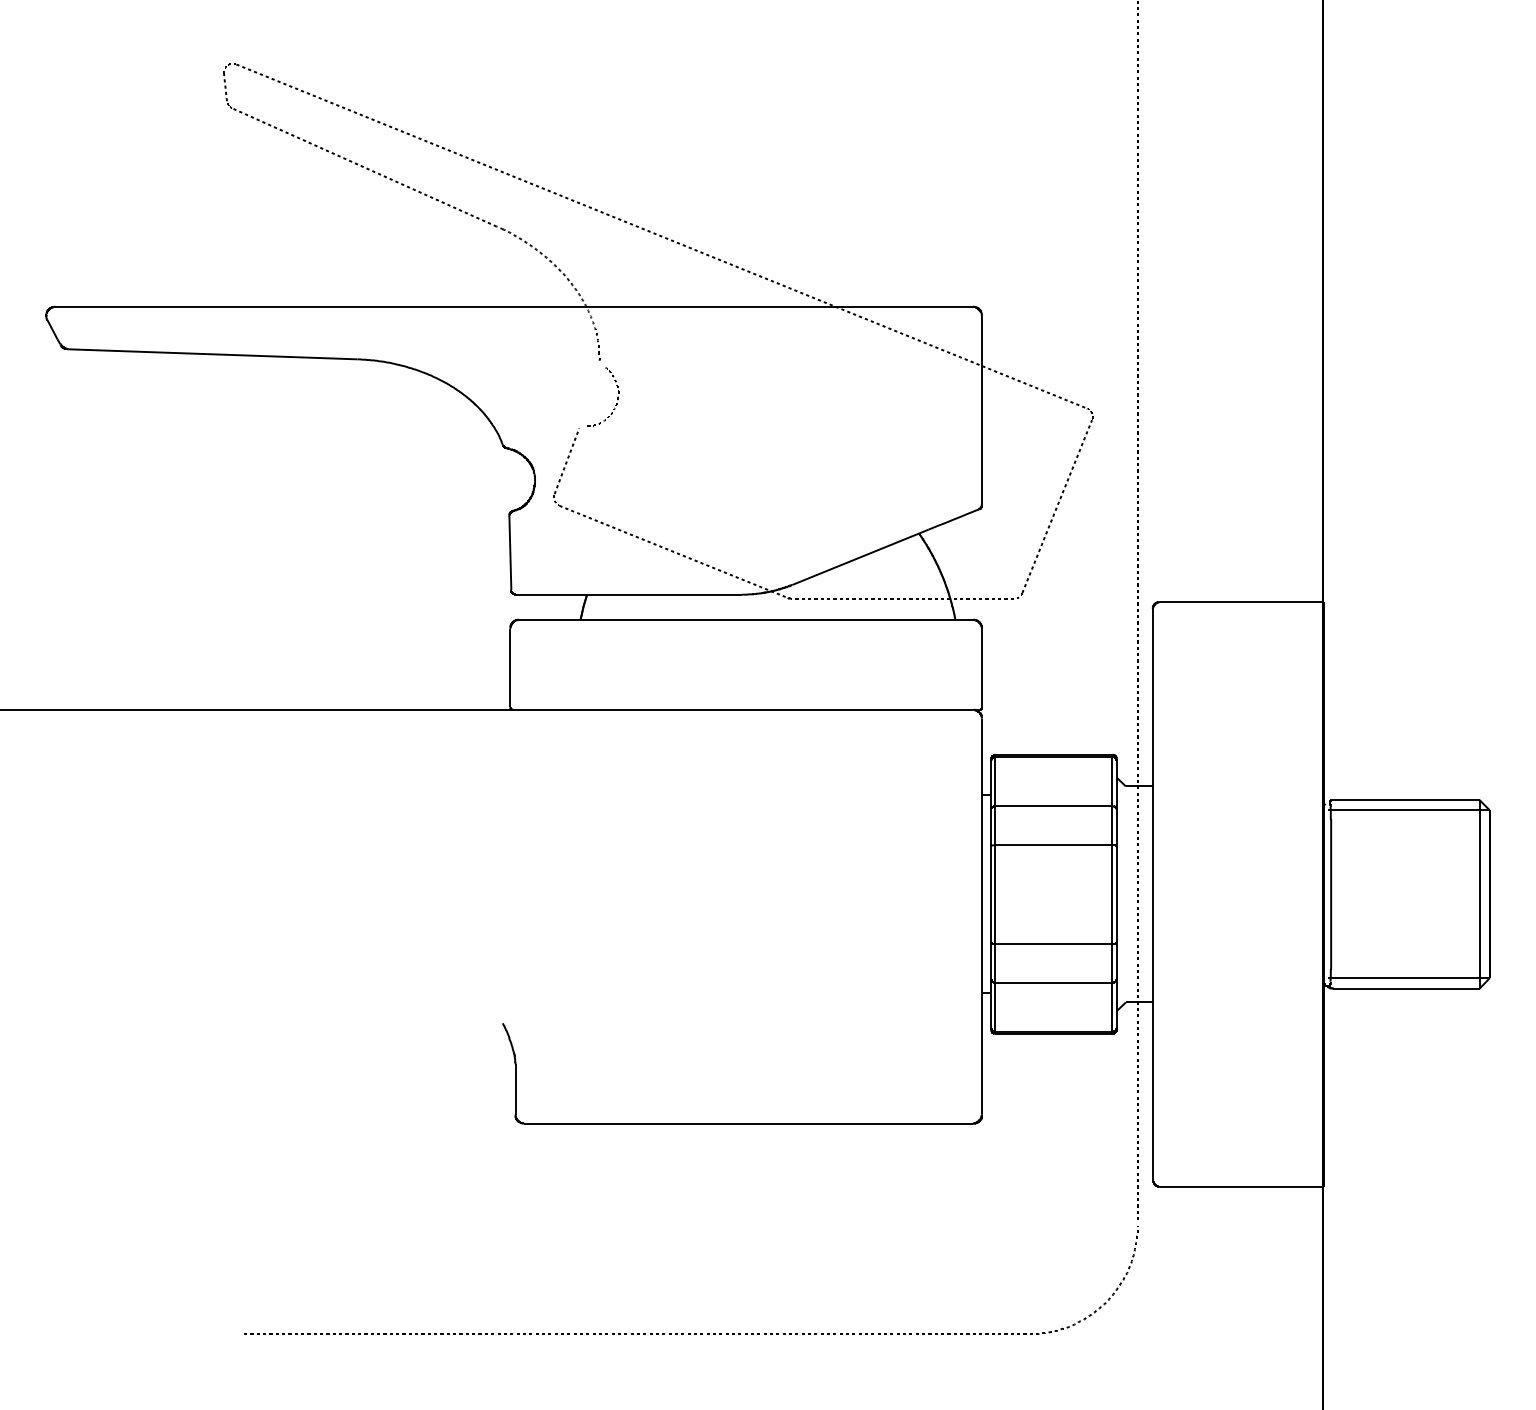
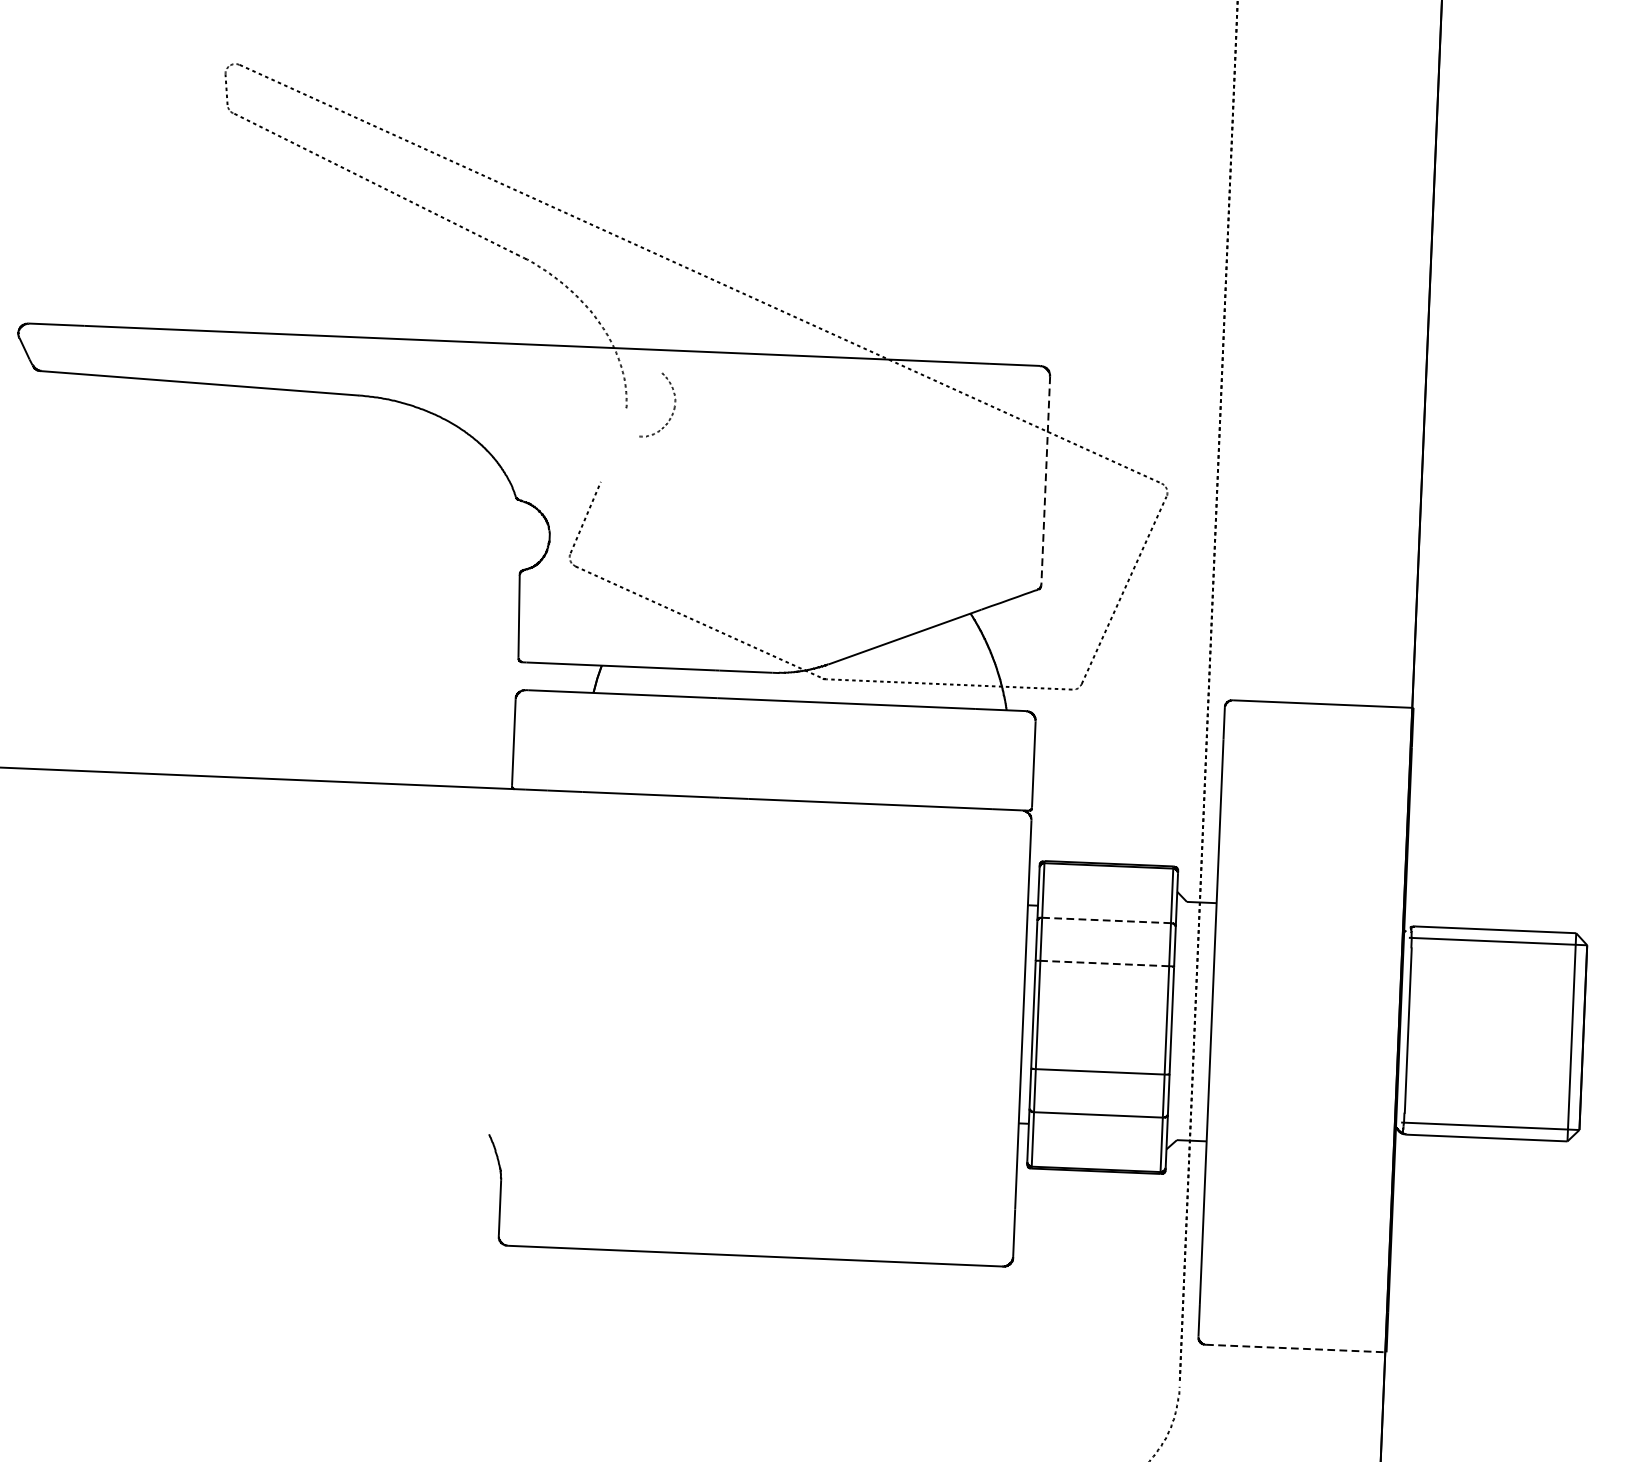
part: (617, 397) -> (673, 406), moved
line: (982, 410) -> (1046, 480), solid -> dashed
line: (1054, 806) -> (1107, 920), solid -> dashed
line: (1053, 845) -> (1104, 963), solid -> dashed
line: (1241, 1186) -> (1295, 1348), solid -> dashed

